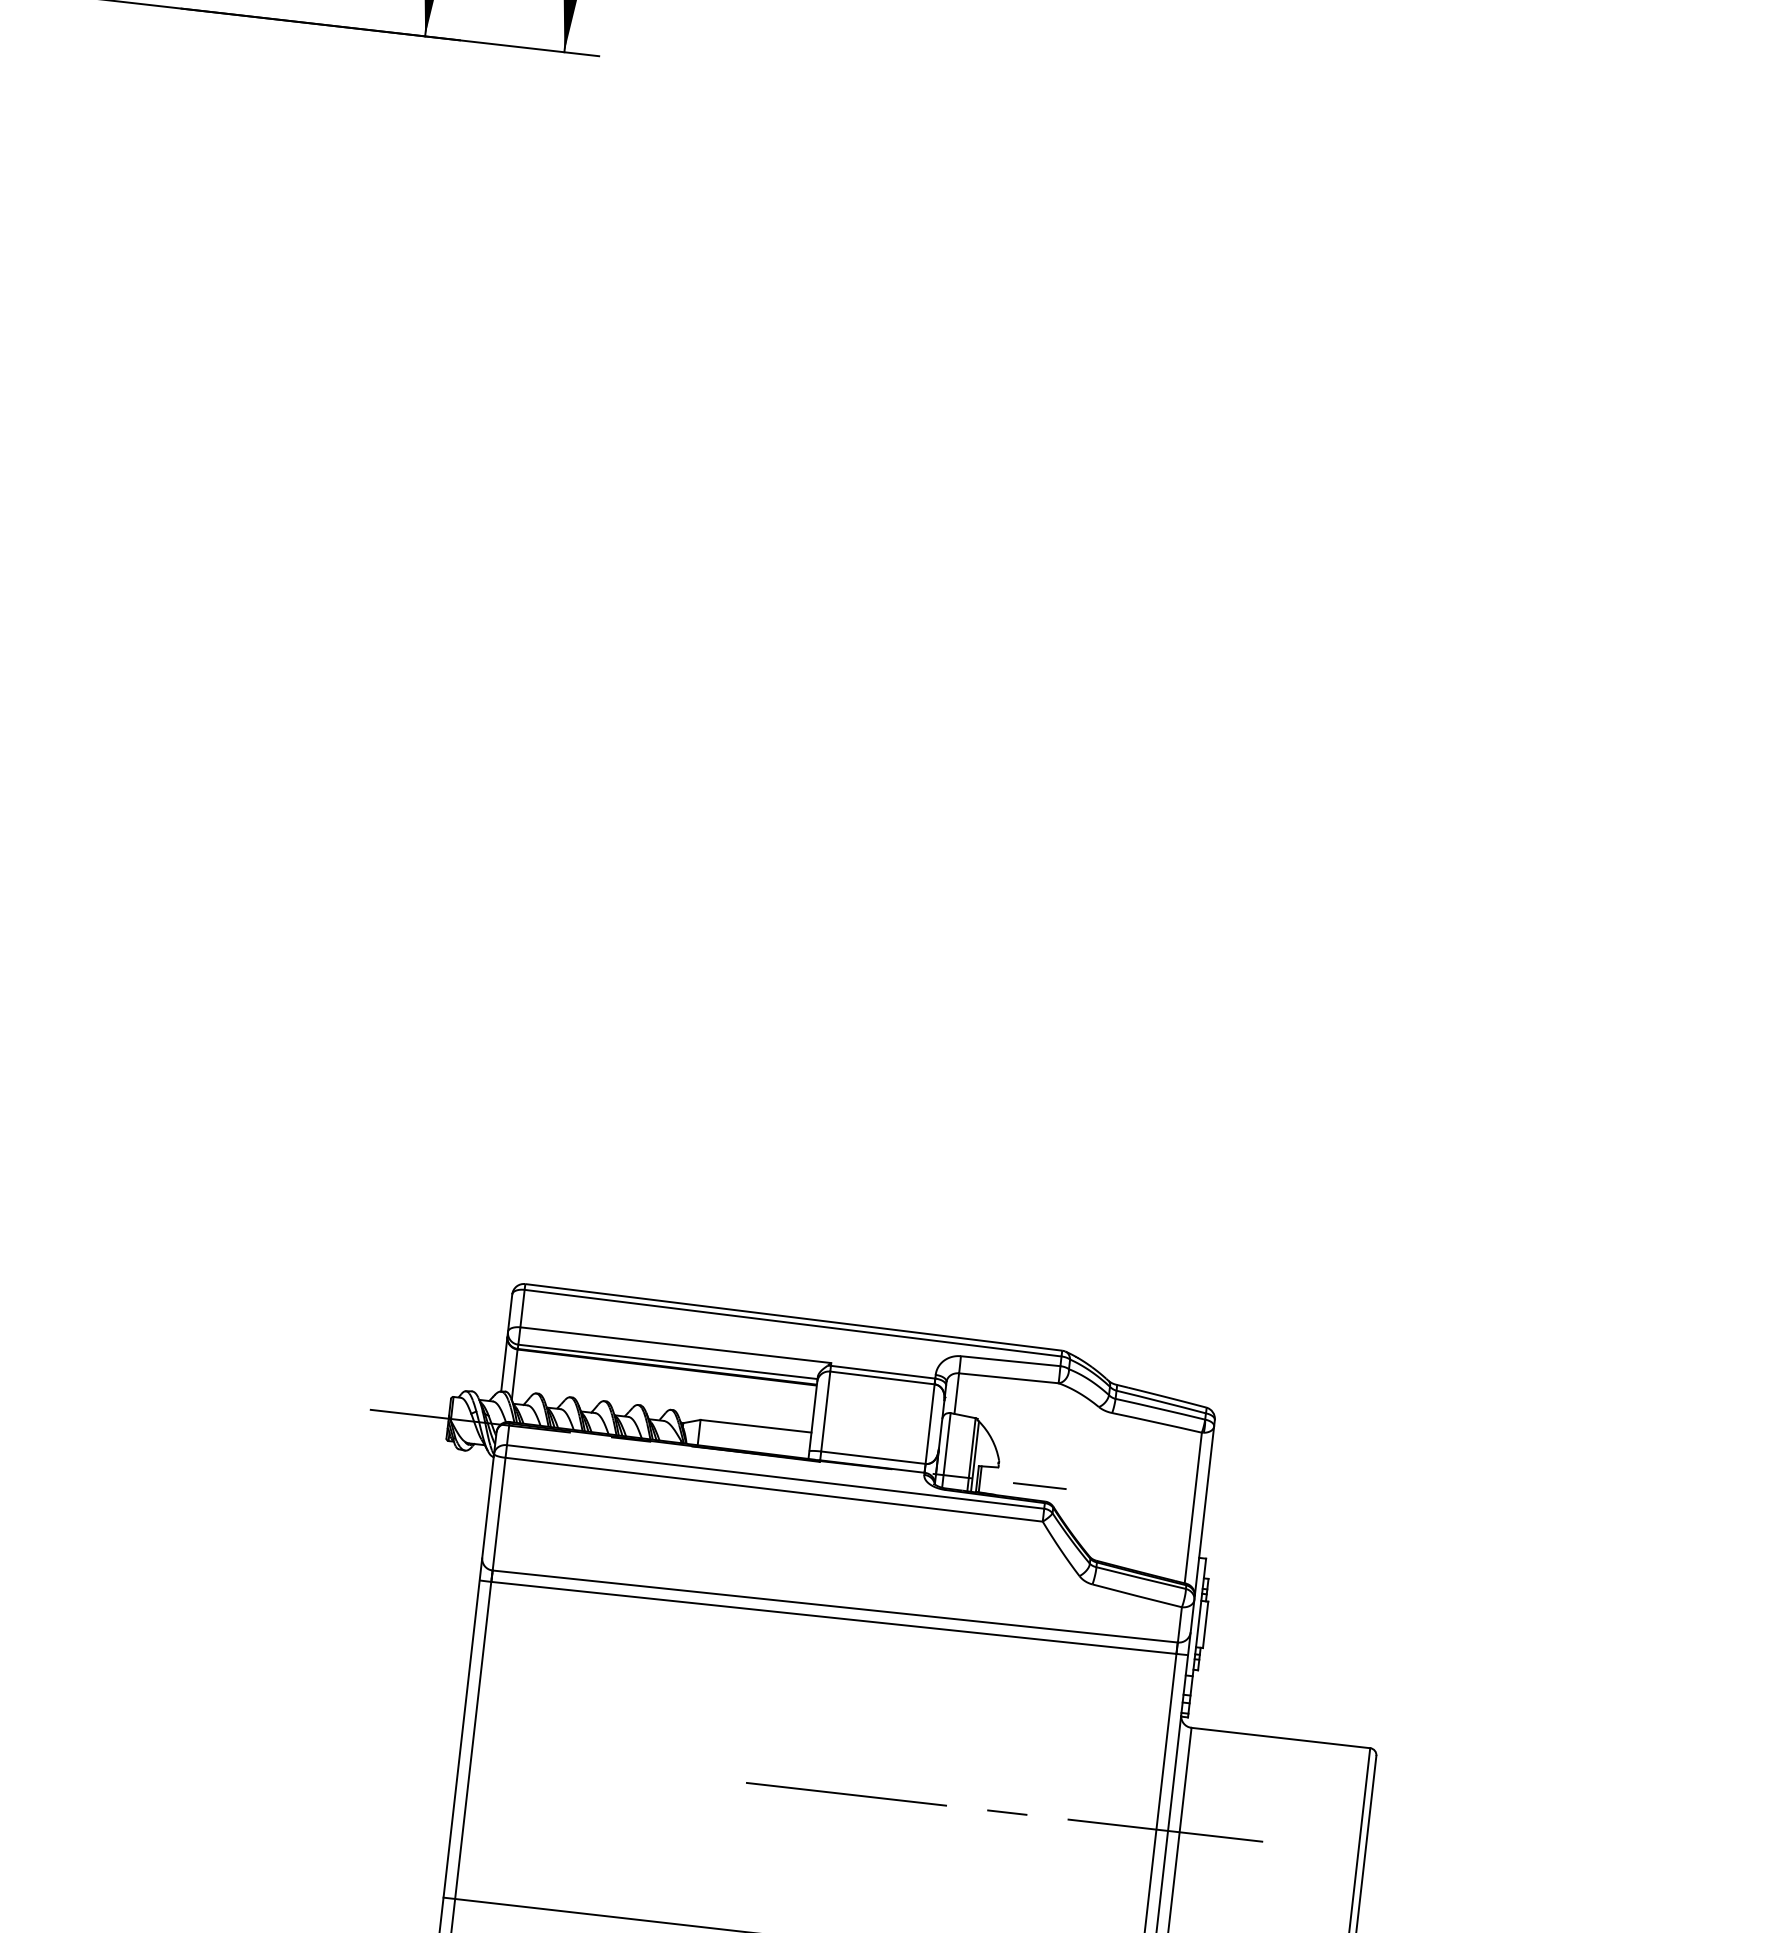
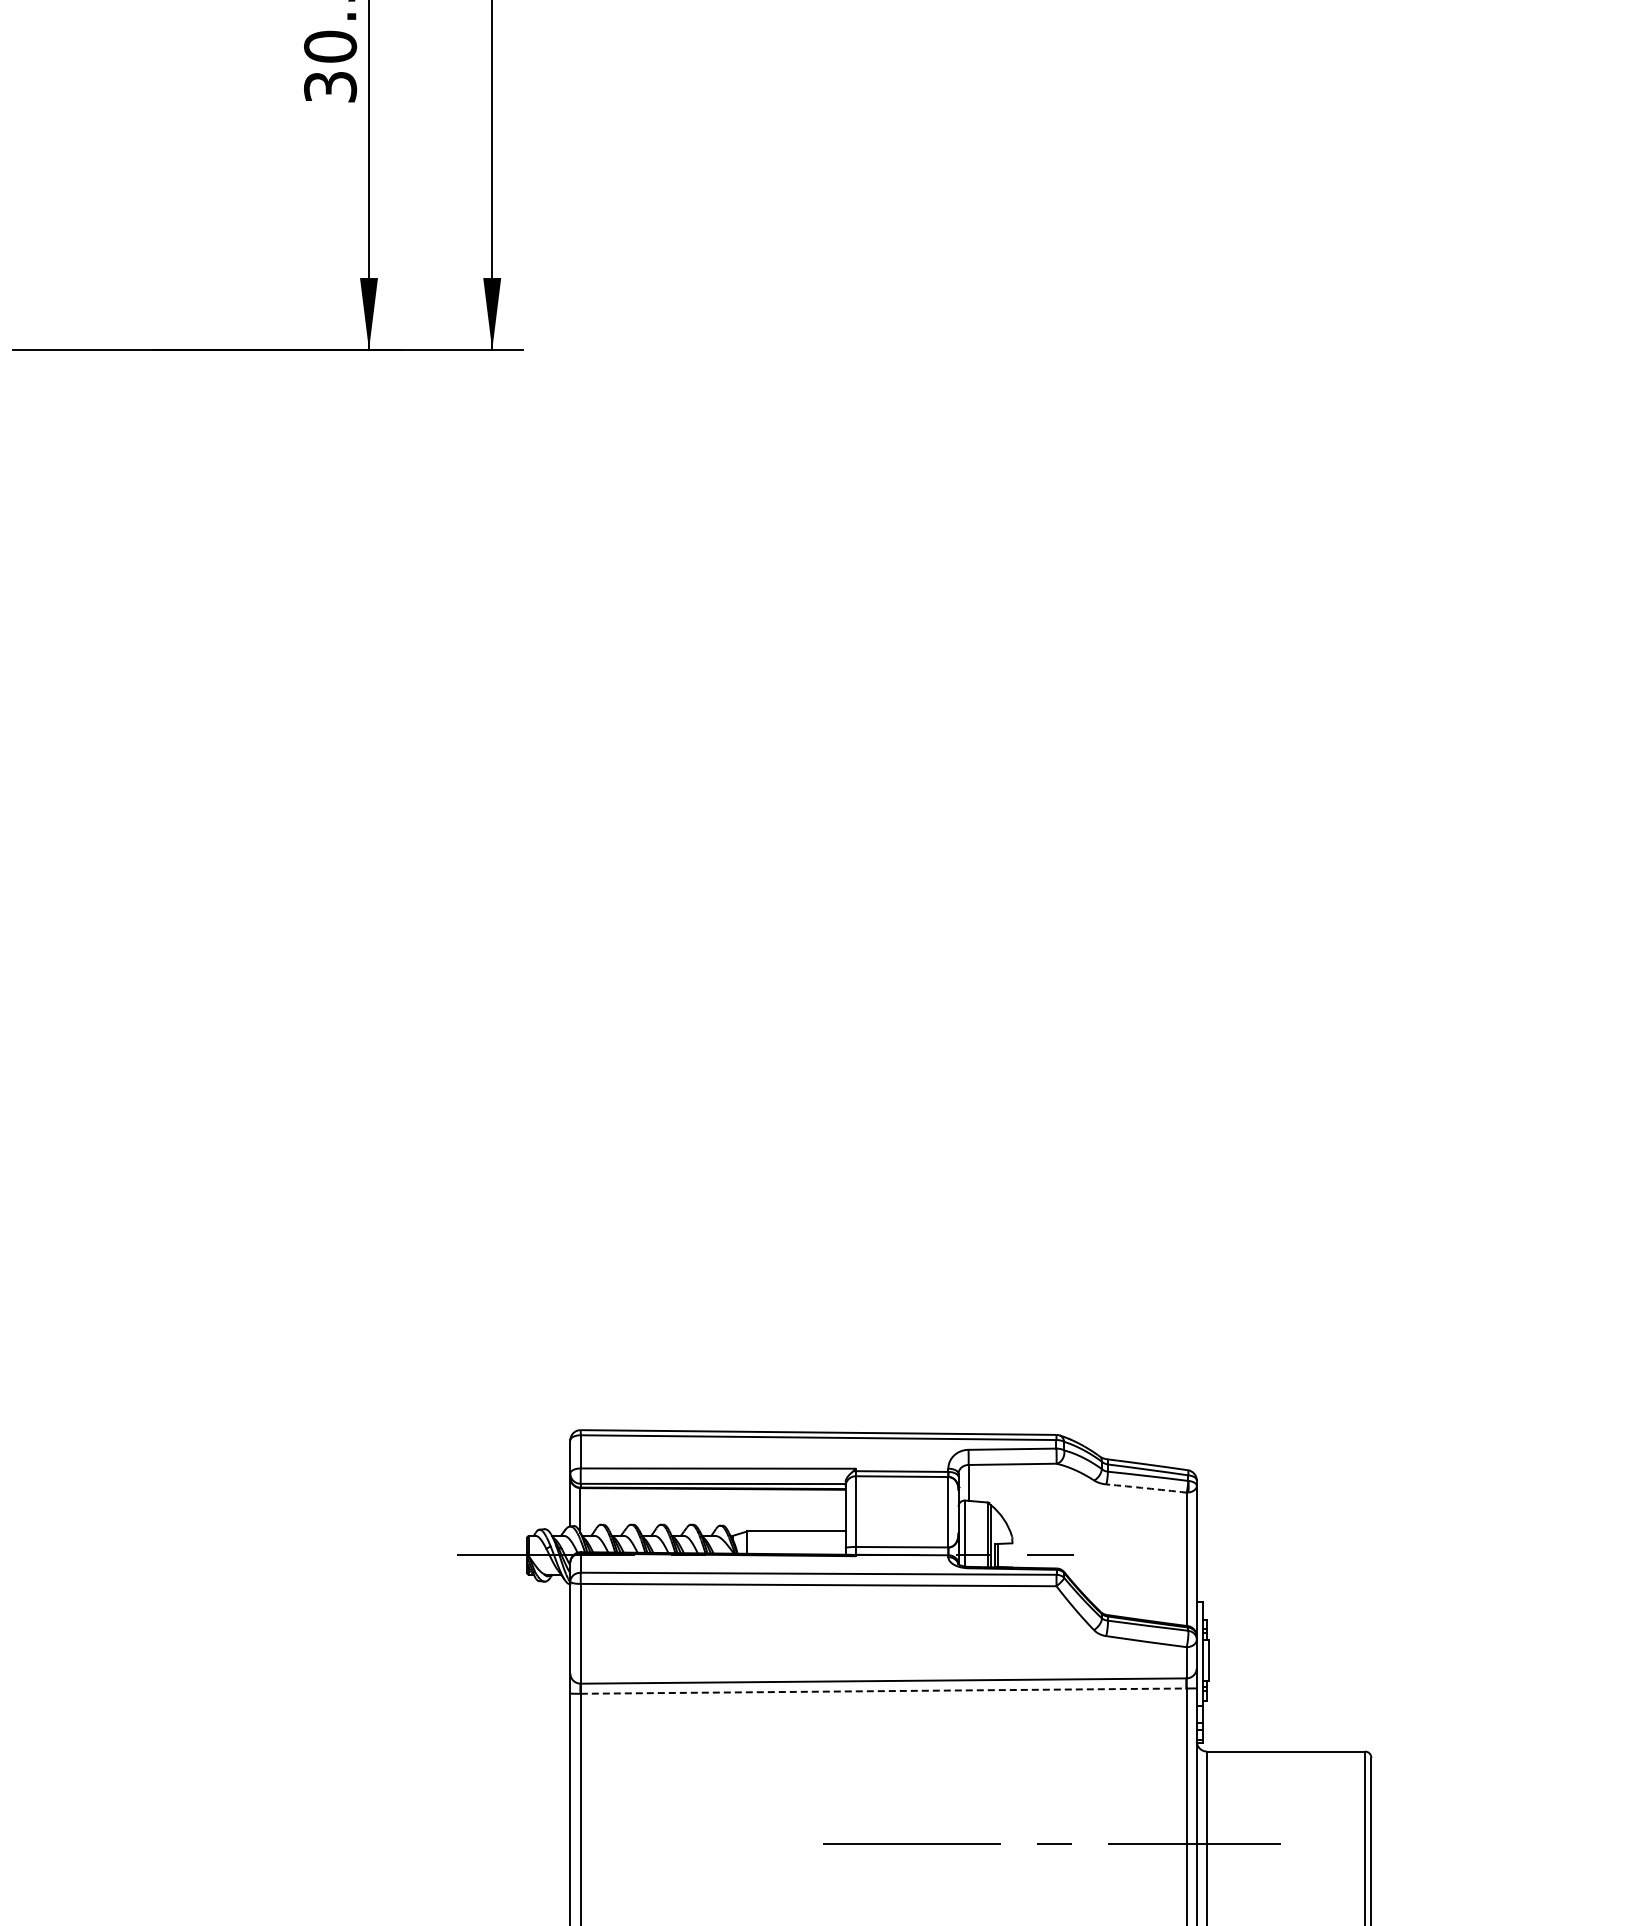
arc: (1157, 1422) -> (1146, 1488), solid -> dashed
line: (833, 1618) -> (883, 1691), solid -> dashed

